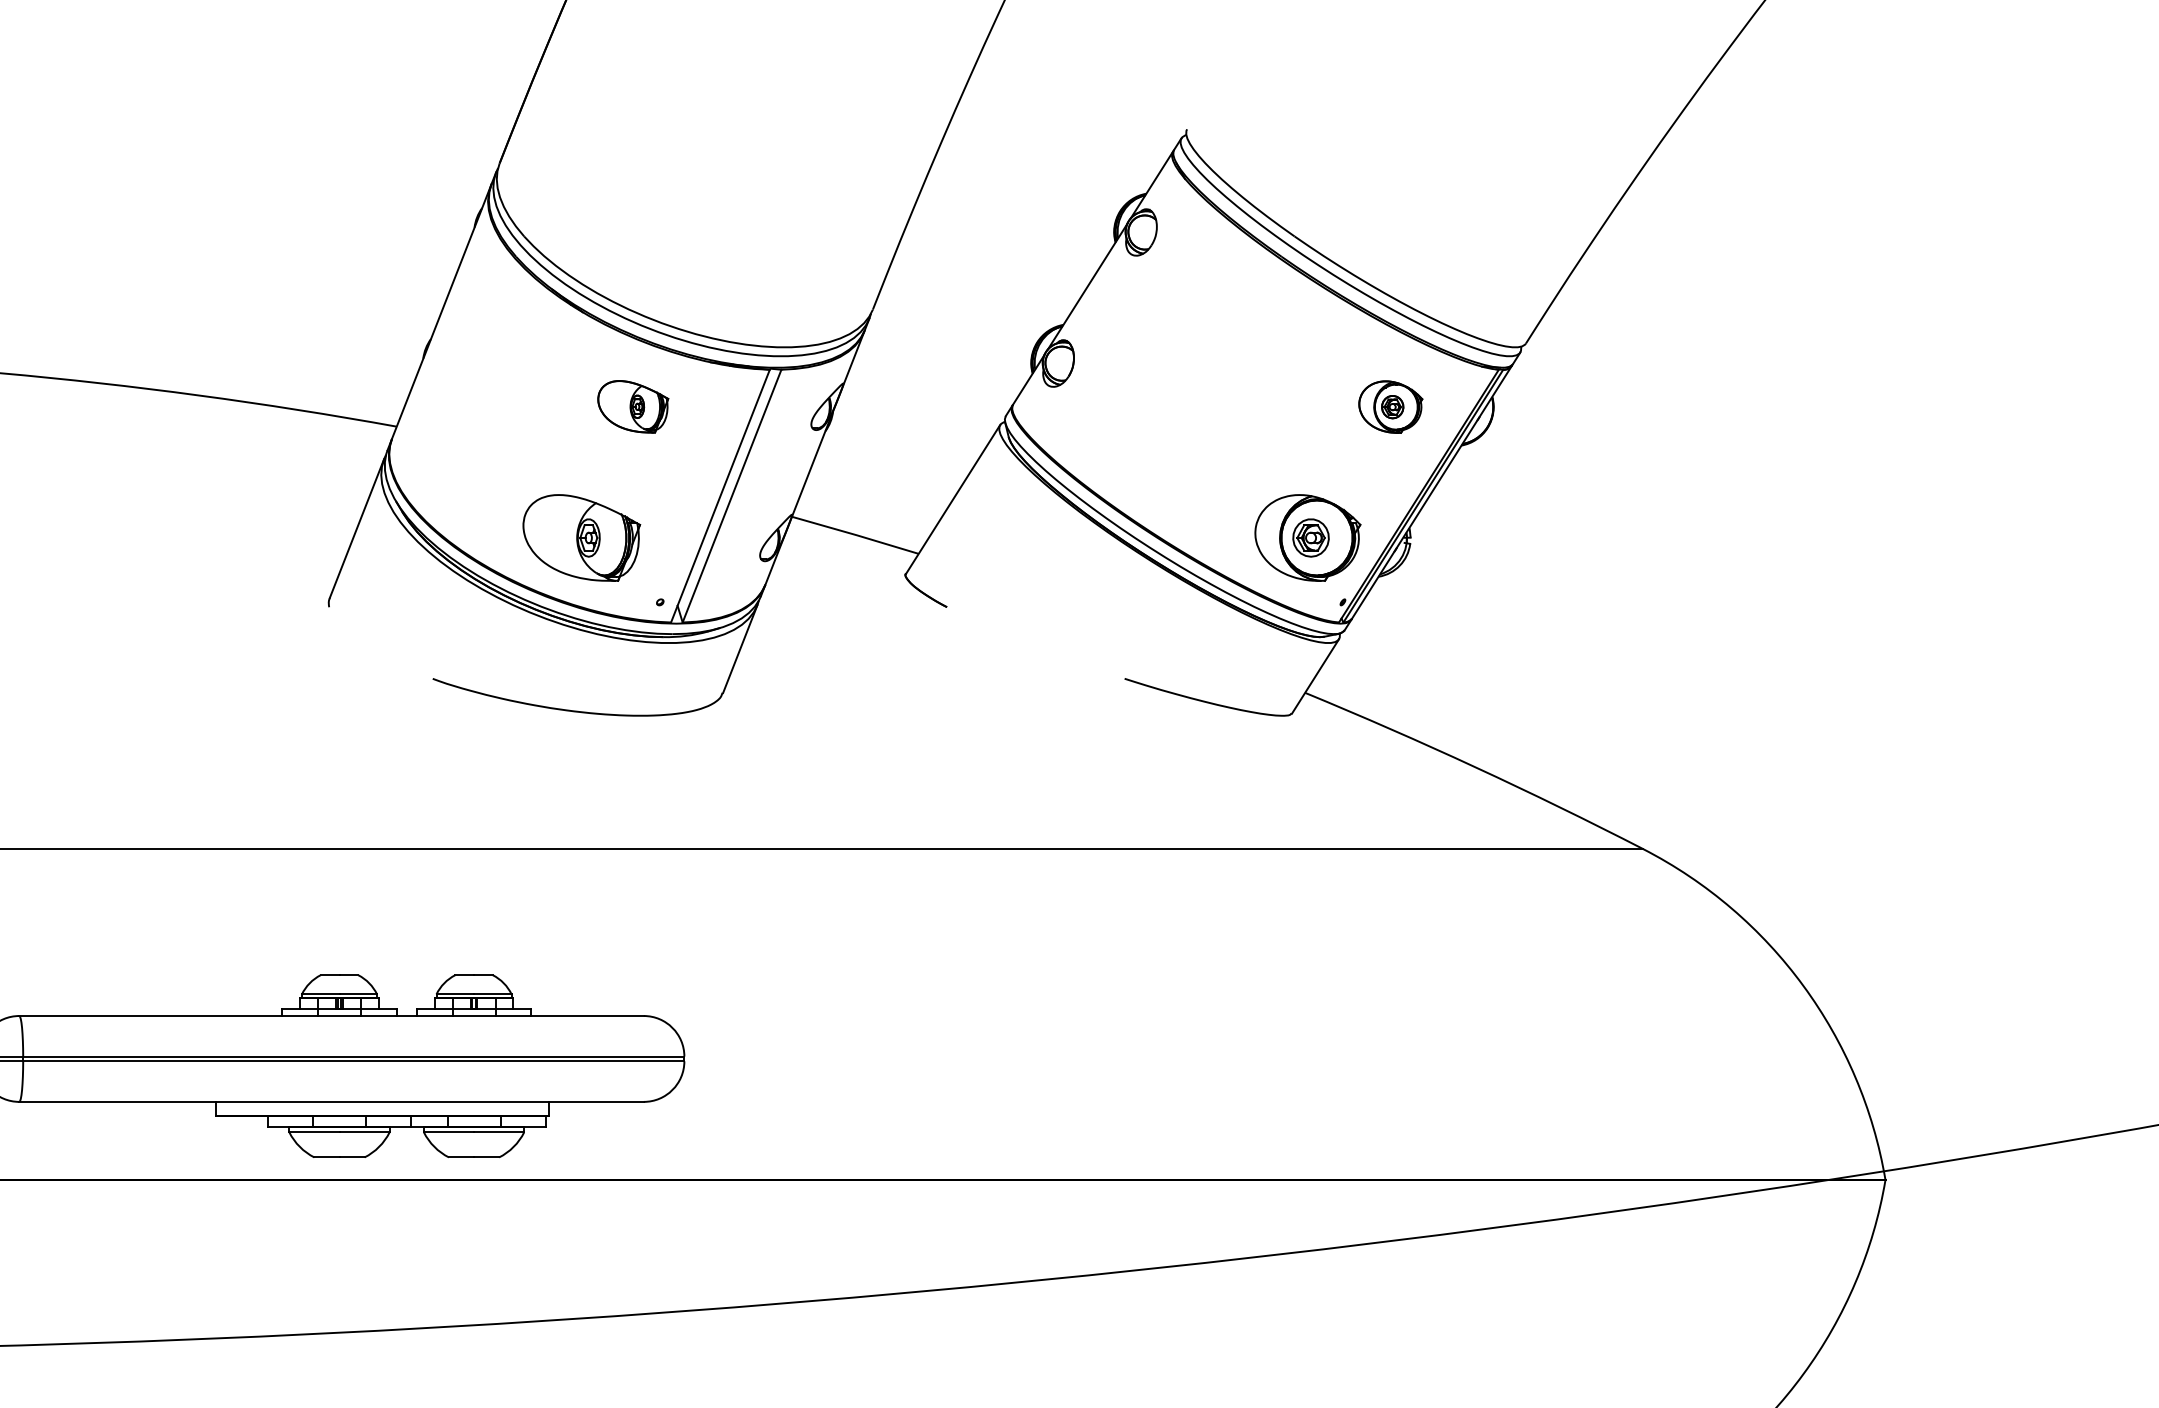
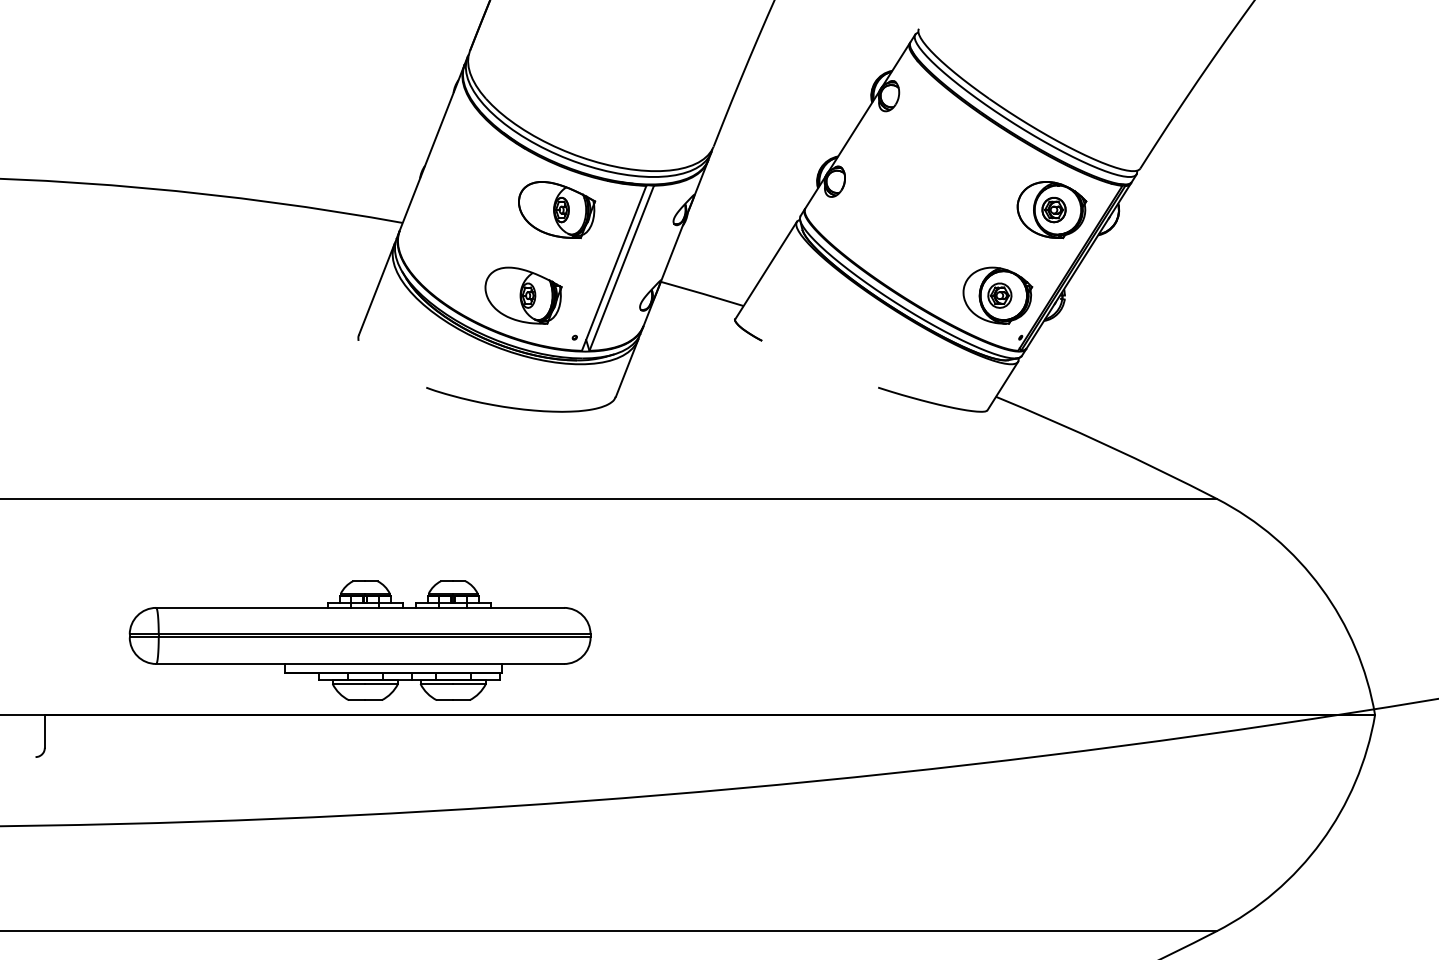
part: (633, 406) -> (557, 209), size x1.67
part: (1390, 407) -> (1051, 210), size x1.67

